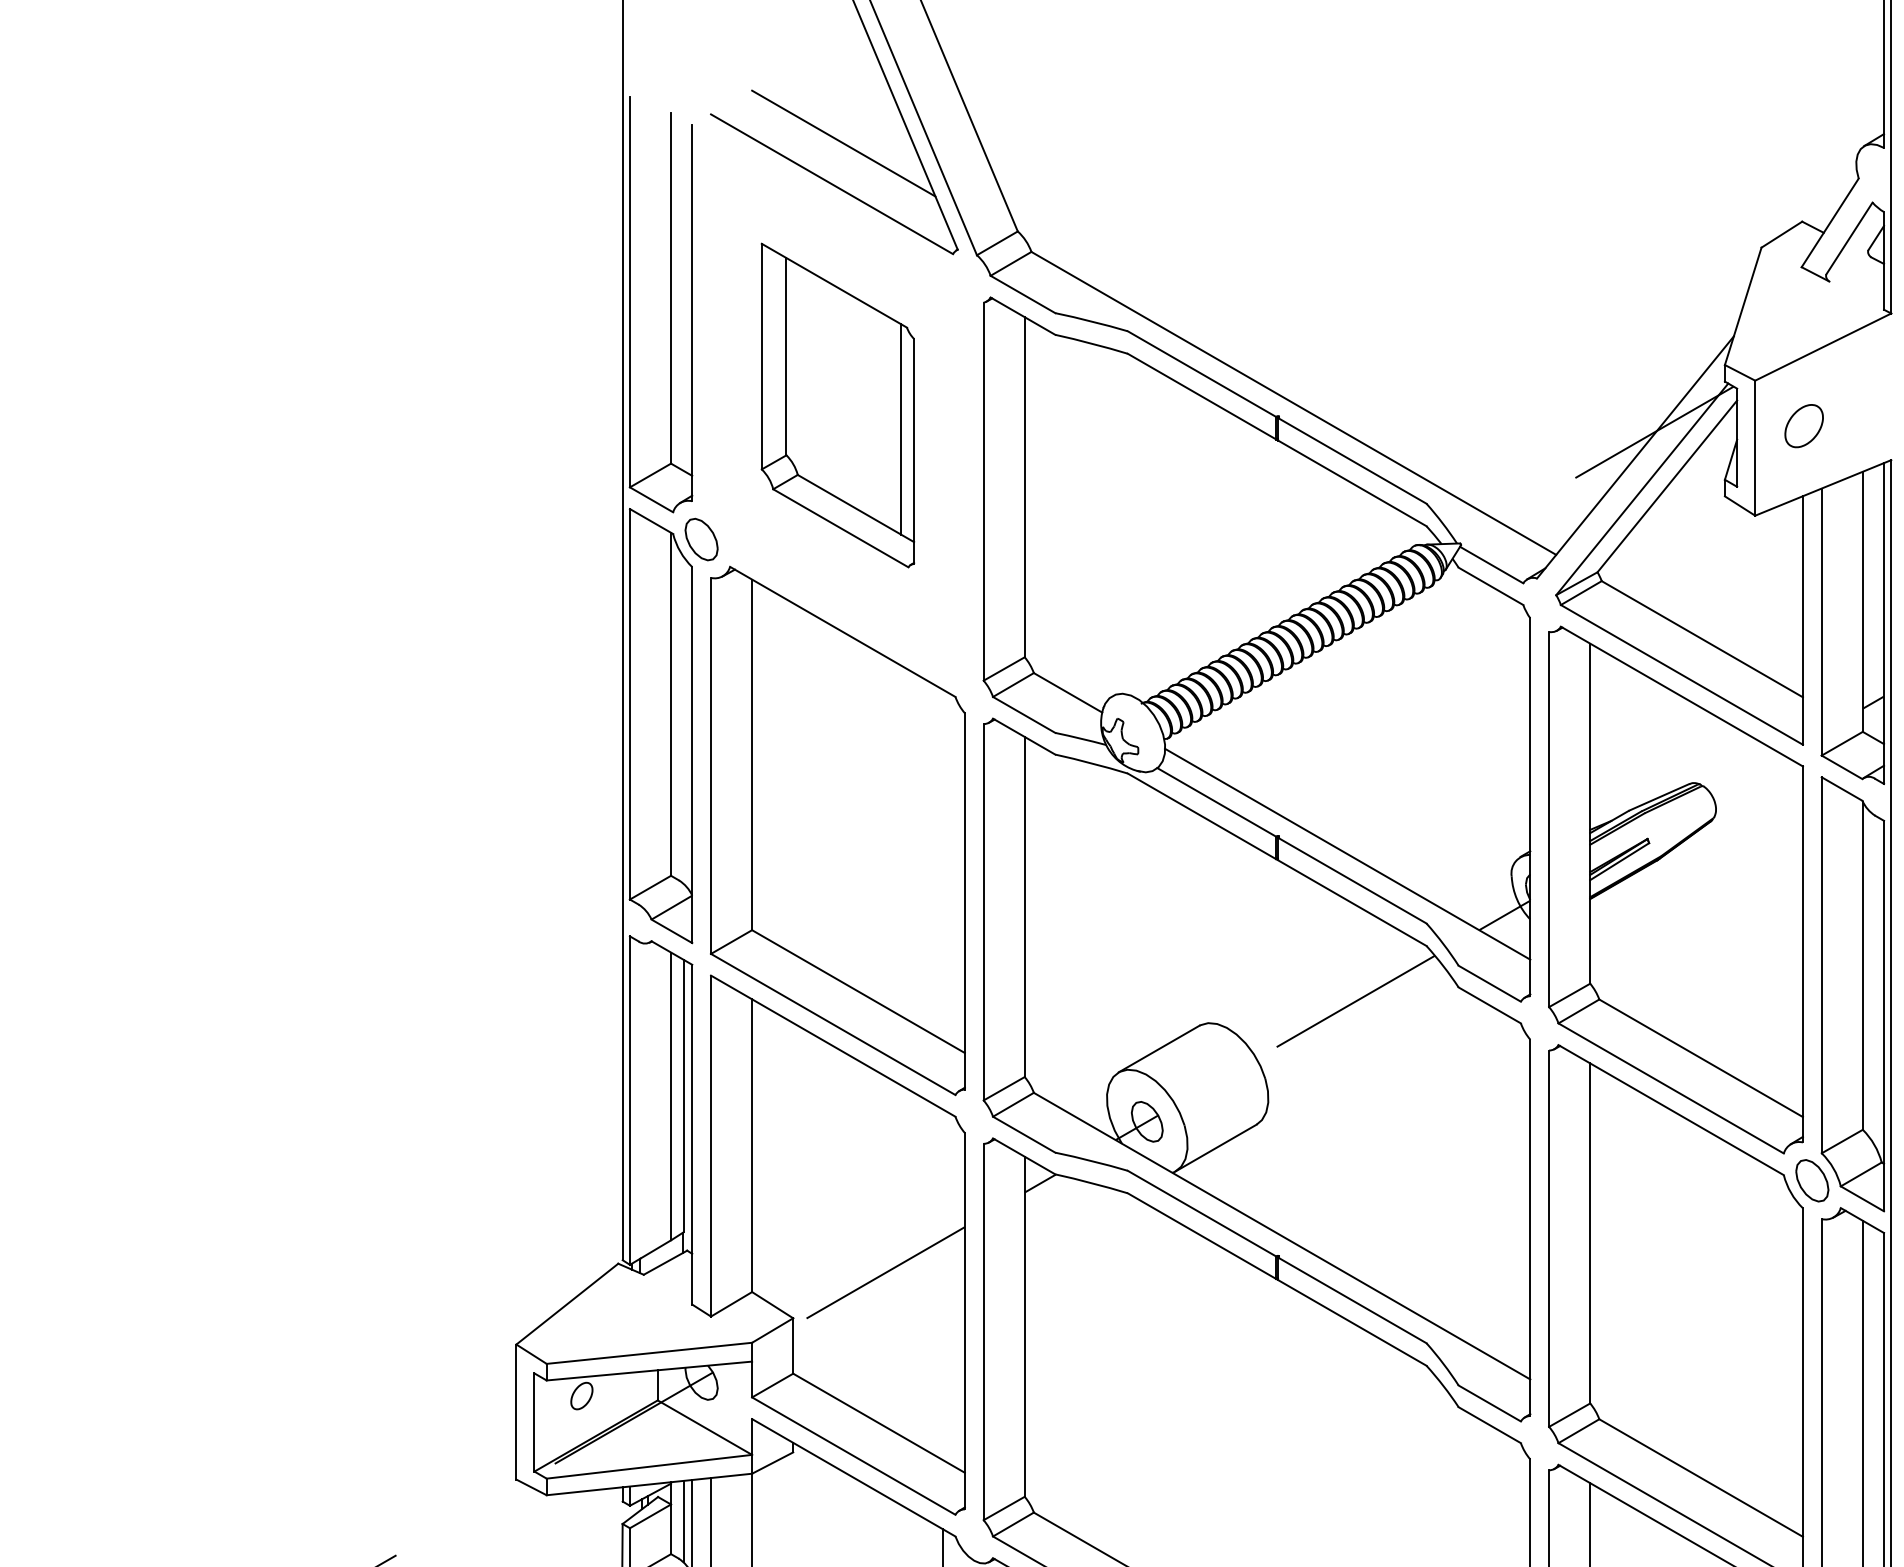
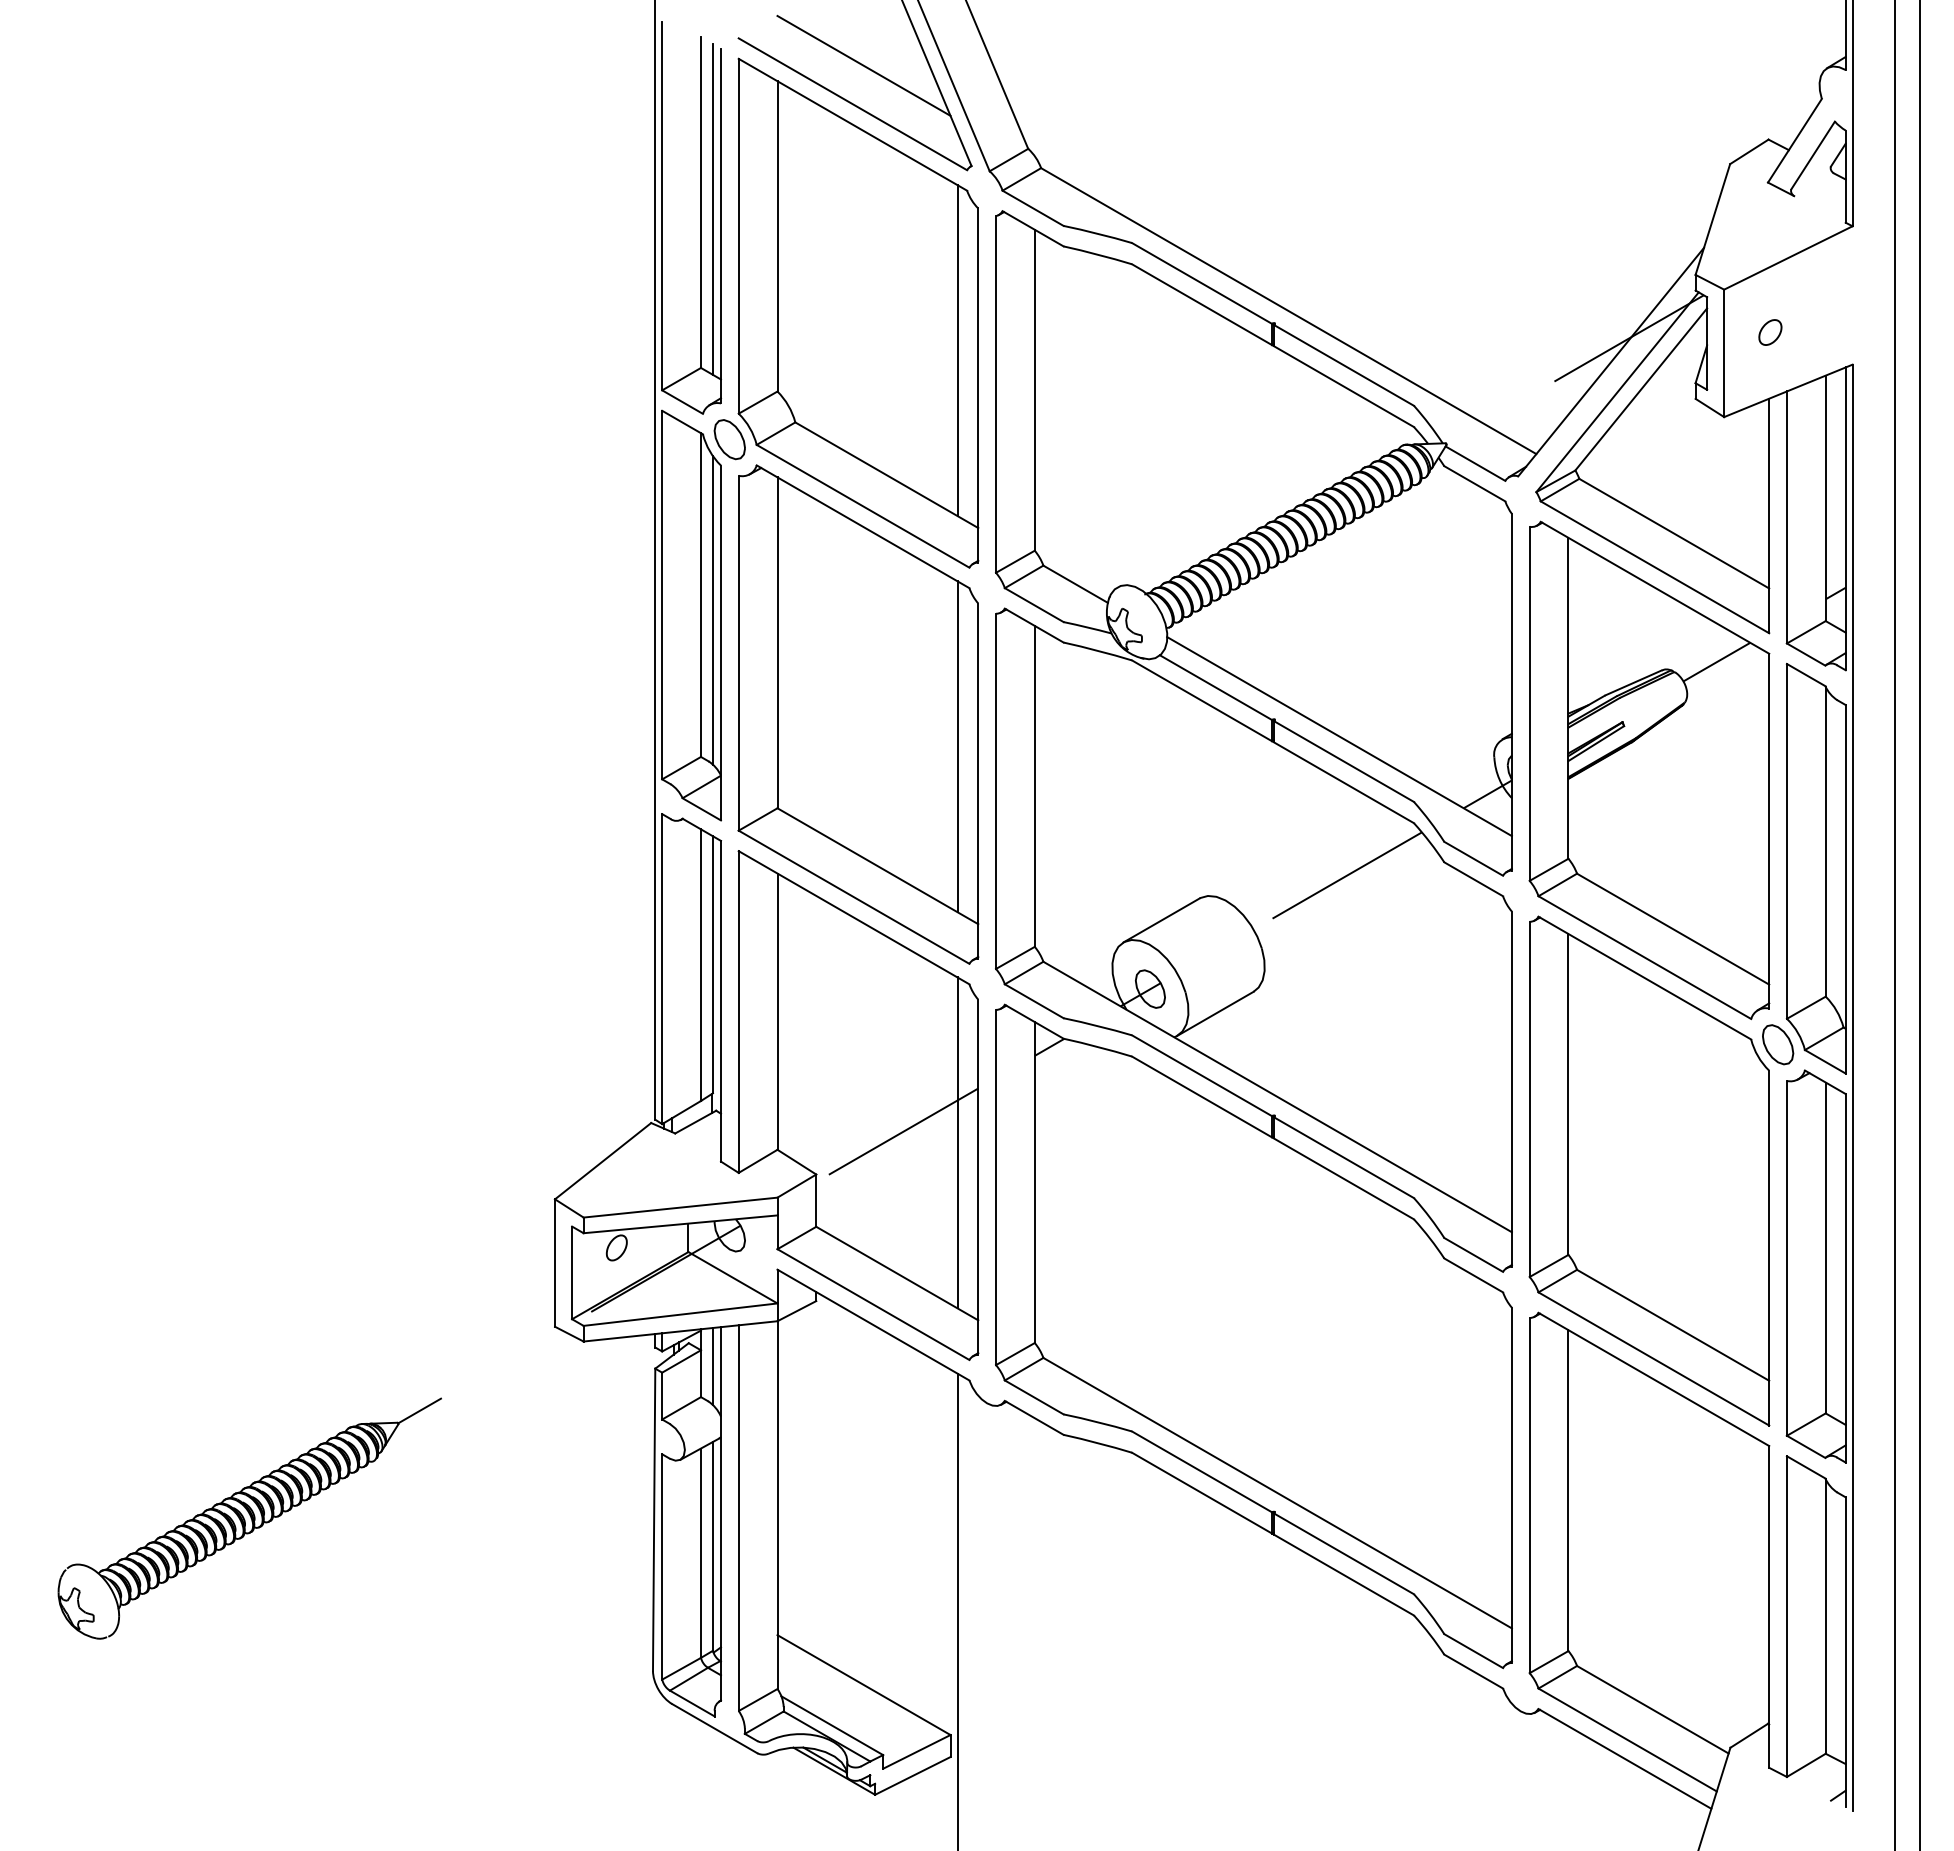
line: (683, 294) -> (712, 208), added
part: (837, 404) -> (858, 312), size x1.67
part: (1804, 426) -> (1770, 332), size x0.62
line: (683, 720) -> (712, 610), added
line: (1747, 774) -> (1716, 661), added
line: (942, 864) -> (957, 746), added
line: (942, 1284) -> (957, 1142), added

